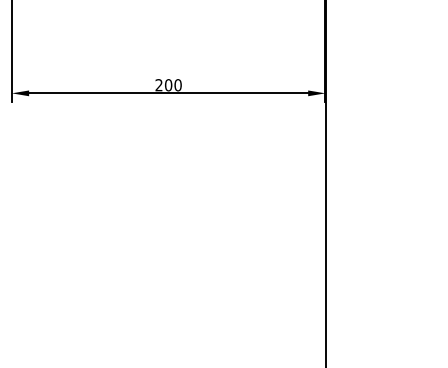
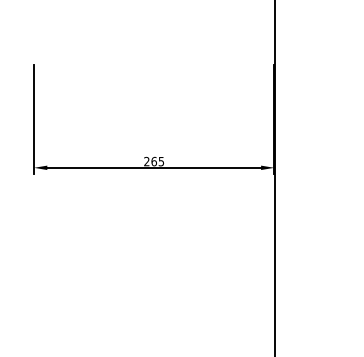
text: (172, 85) -> (157, 161), 200 -> 265

